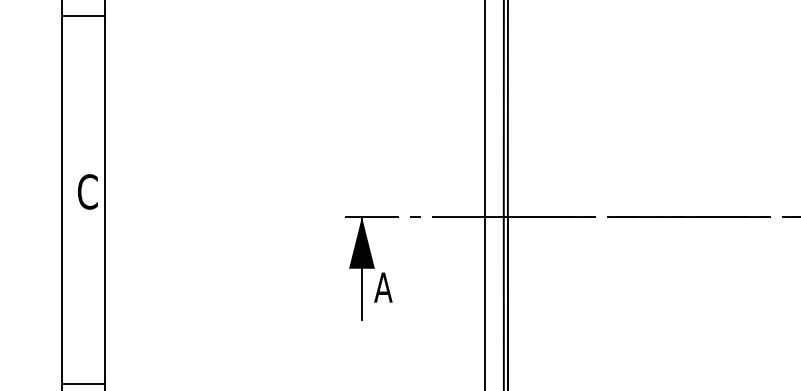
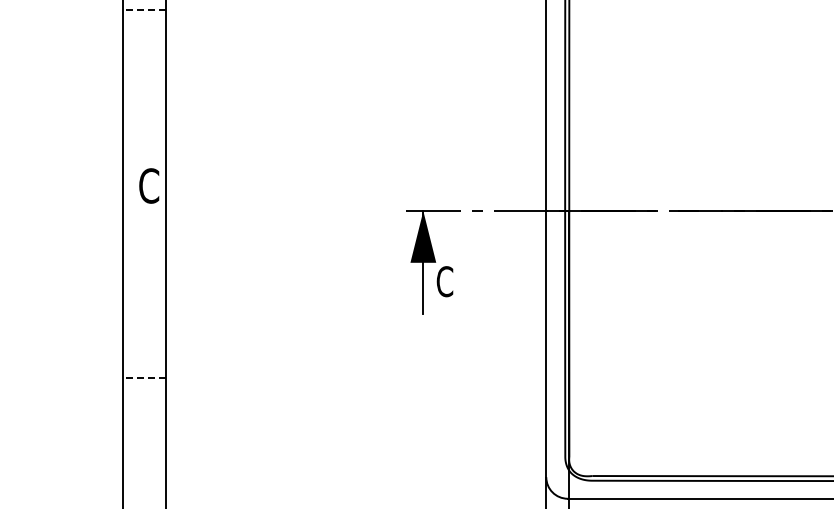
line: (83, 16) -> (144, 10), solid -> dashed
text: (383, 287) -> (444, 281), A -> C
line: (83, 383) -> (144, 377), solid -> dashed

